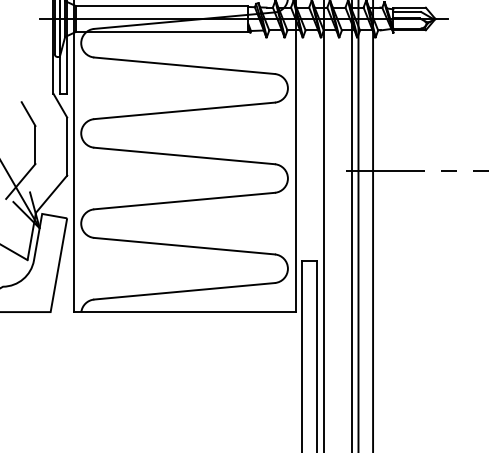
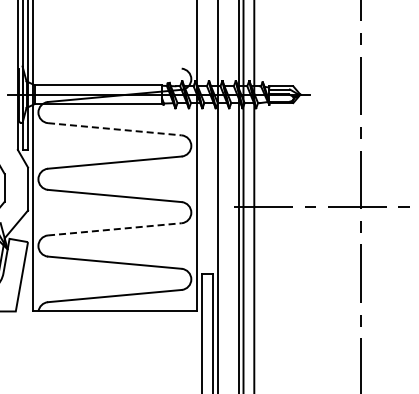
line: (185, 66) -> (115, 129), solid -> dashed
line: (185, 201) -> (115, 229), solid -> dashed

